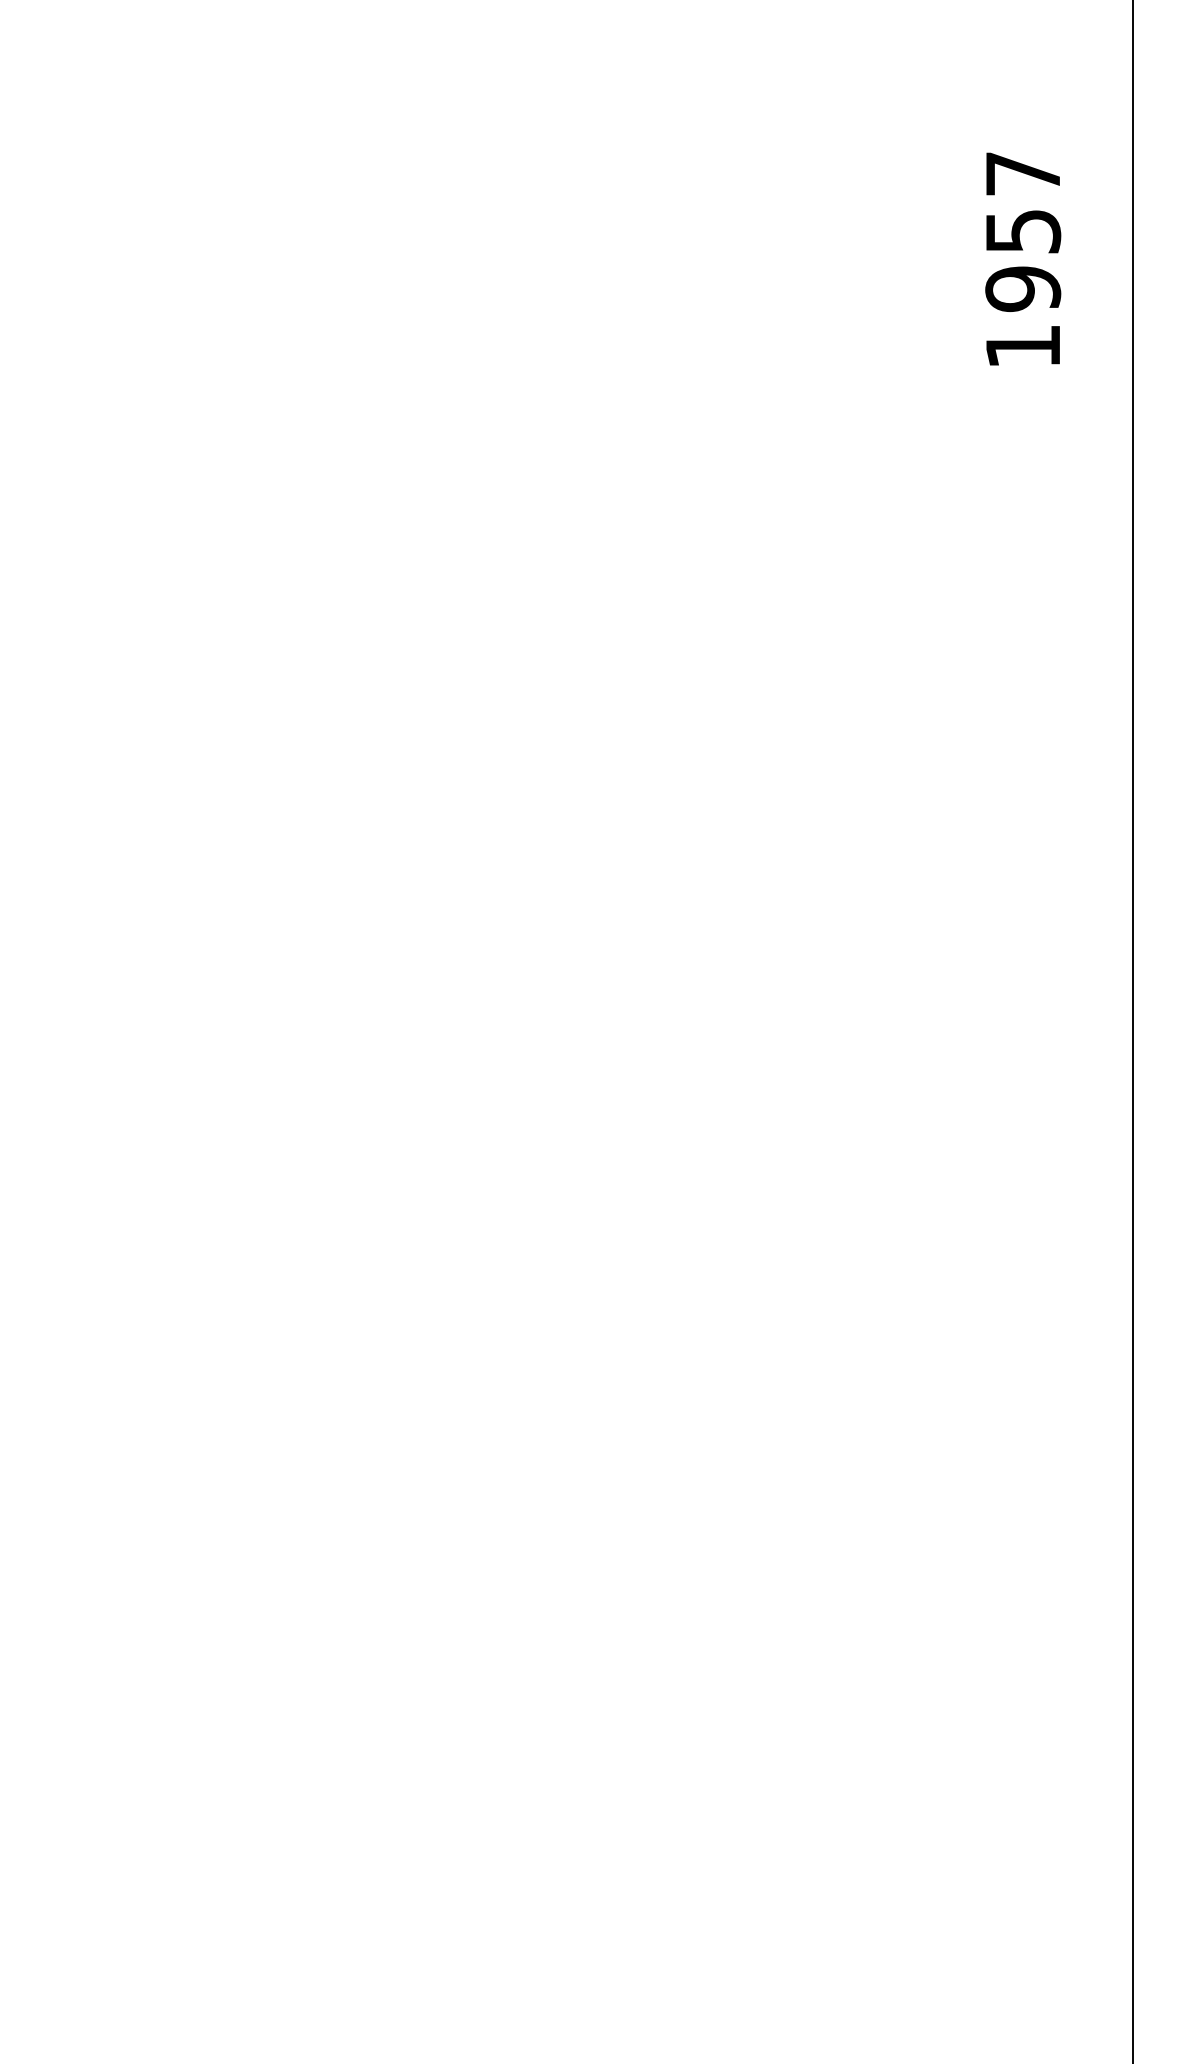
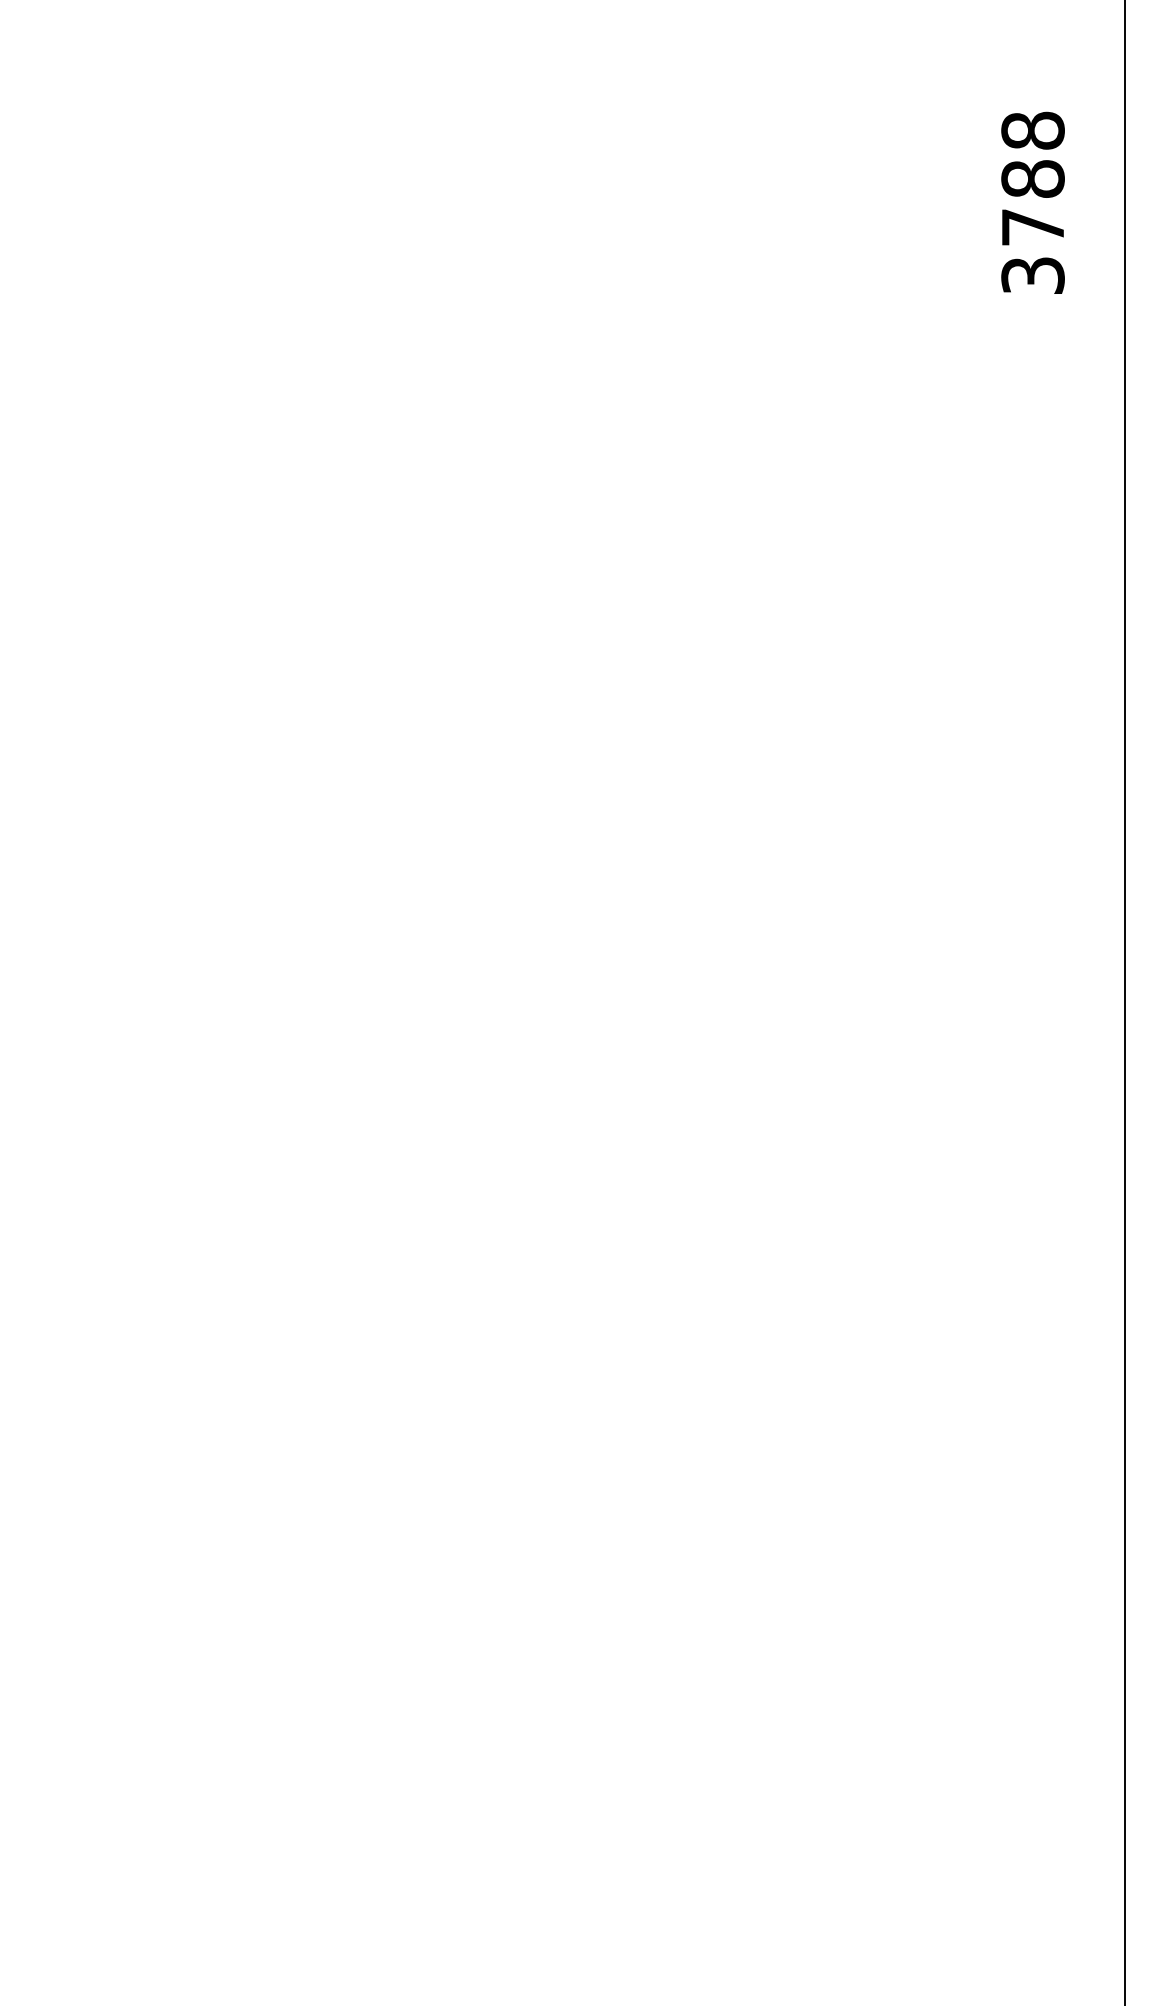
text: (1022, 259) -> (1032, 202), 1957 -> 3788

